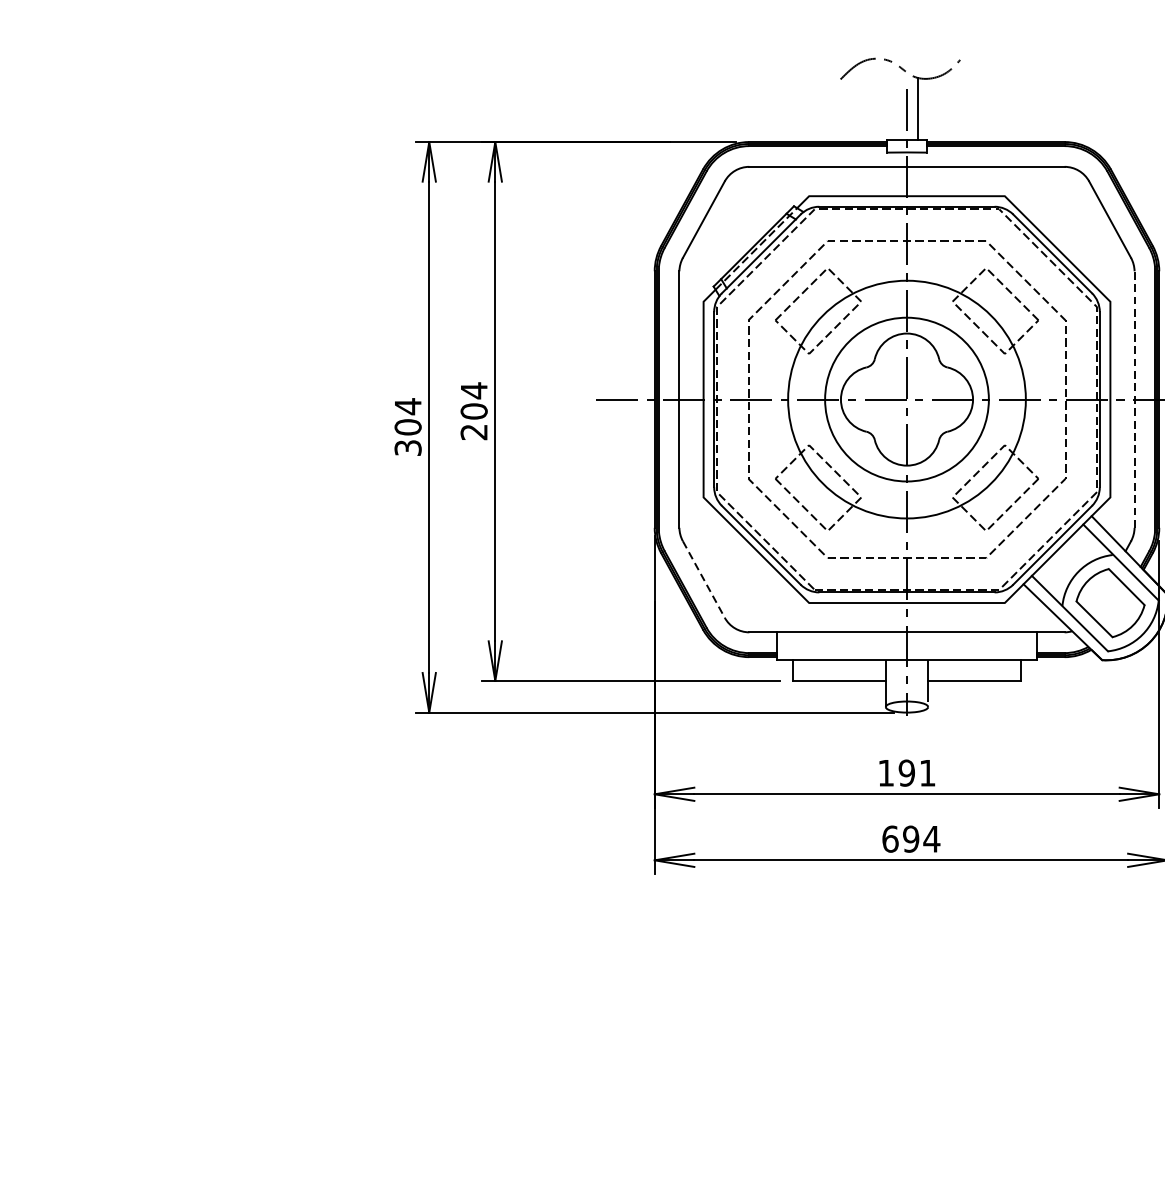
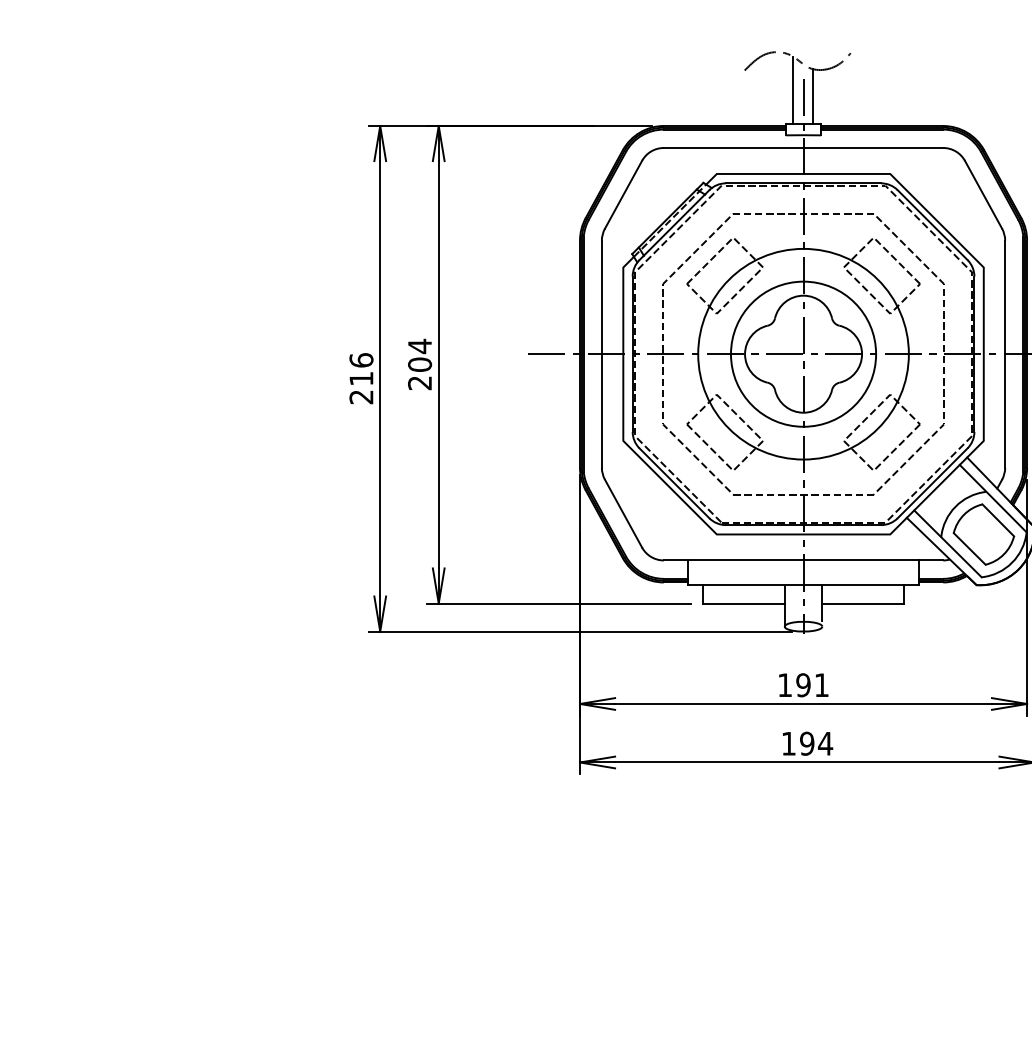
line: (895, 100) -> (793, 89), added
line: (1134, 399) -> (1005, 354), dashed -> solid
text: (408, 426) -> (361, 378), 304 -> 216
line: (703, 579) -> (623, 513), dashed -> solid
text: (890, 838) -> (788, 743), 694 -> 194

